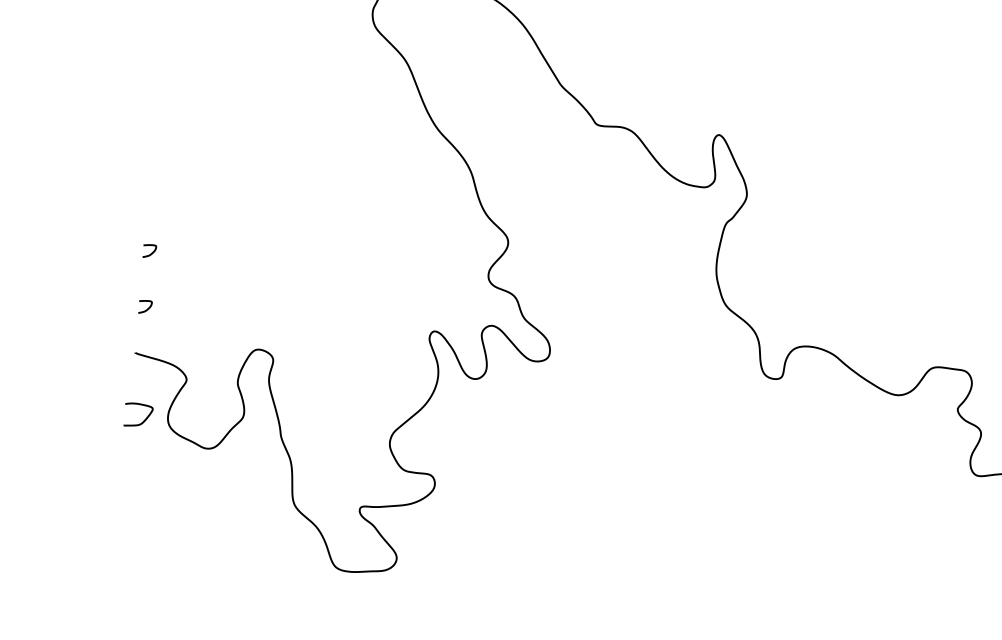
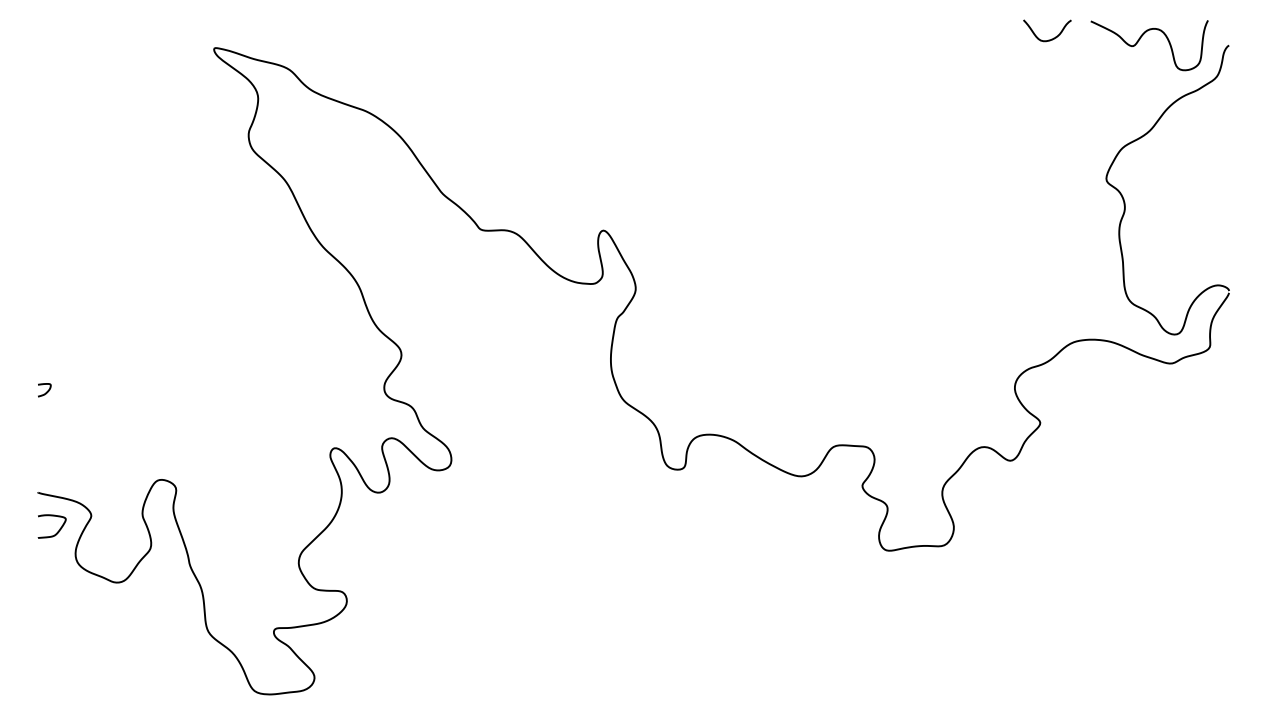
part: (145, 307) -> (44, 446), removed
curve: (143, 420) -> (57, 531), moved

